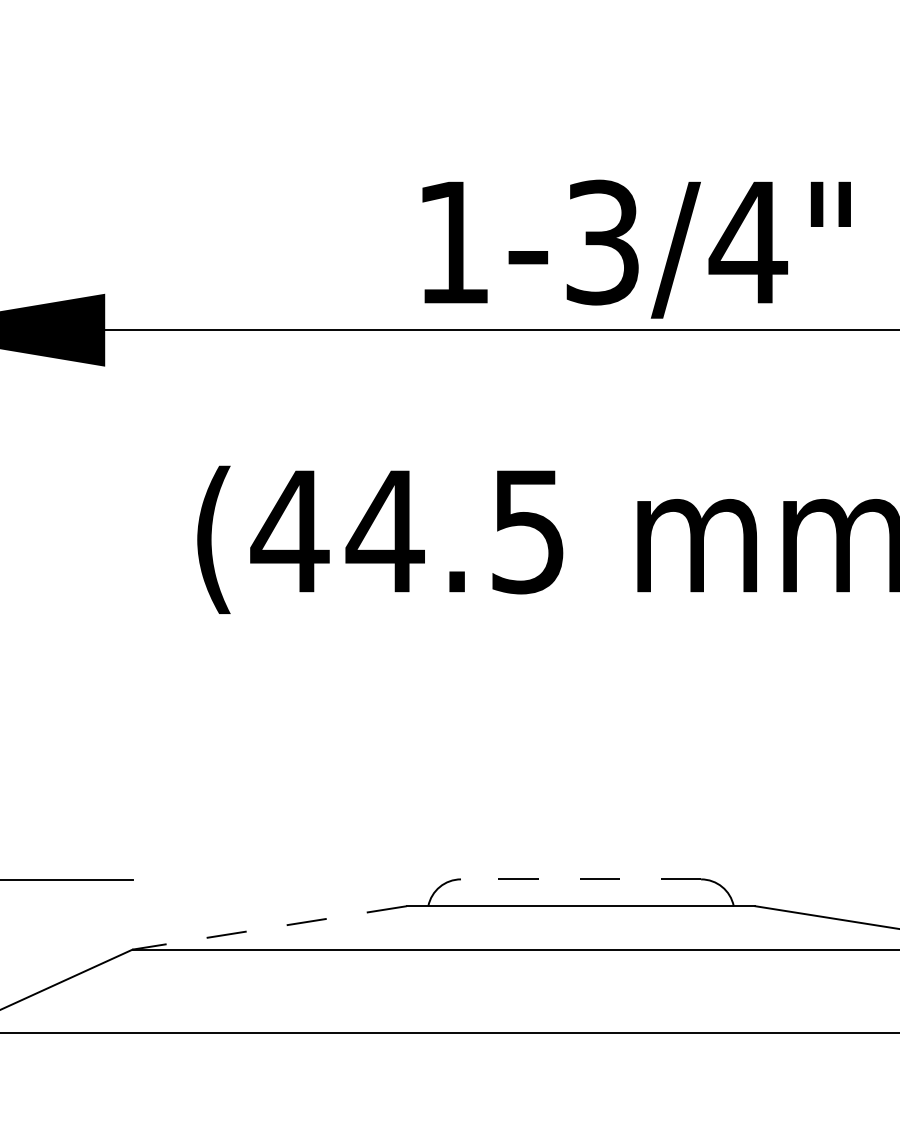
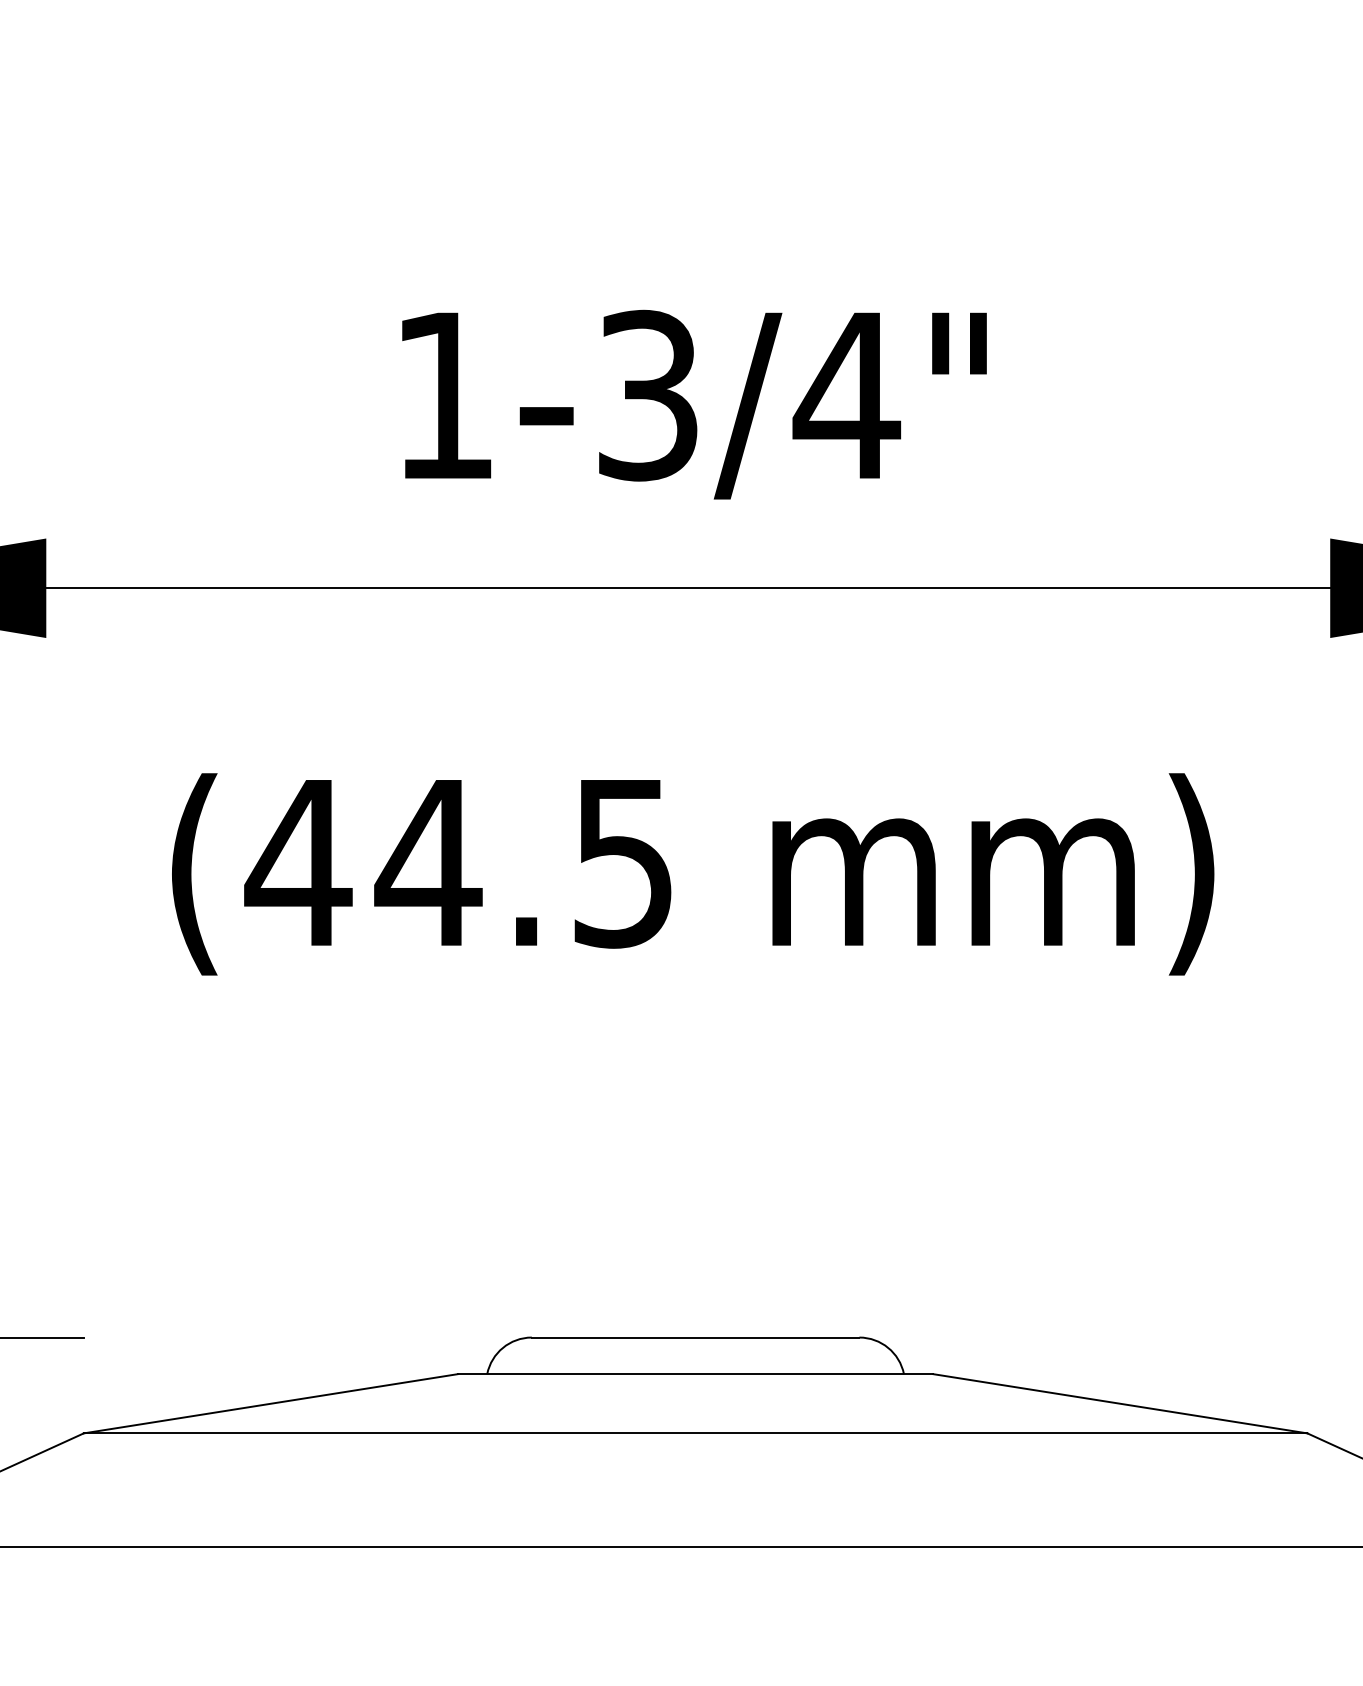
text: (636, 249) -> (694, 404), moved
line: (580, 879) -> (695, 1337), dashed -> solid
line: (269, 927) -> (270, 1403), dashed -> solid

